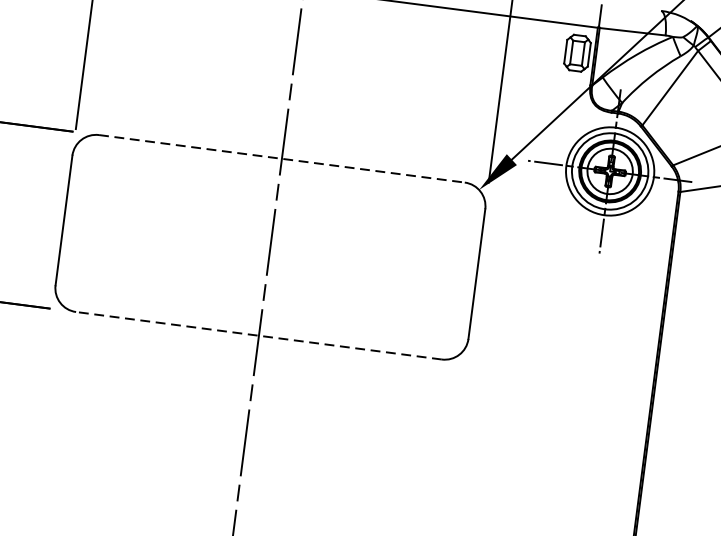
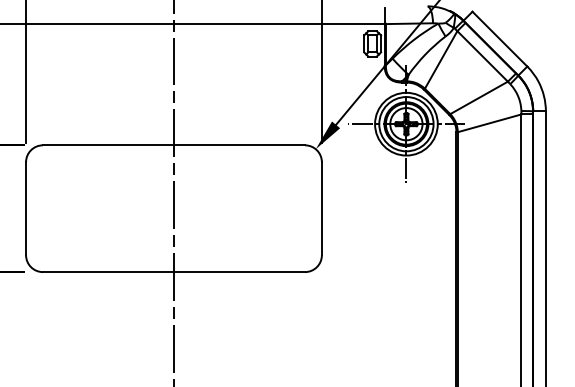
line: (282, 159) -> (174, 145), dashed -> solid
line: (258, 336) -> (173, 272), dashed -> solid

